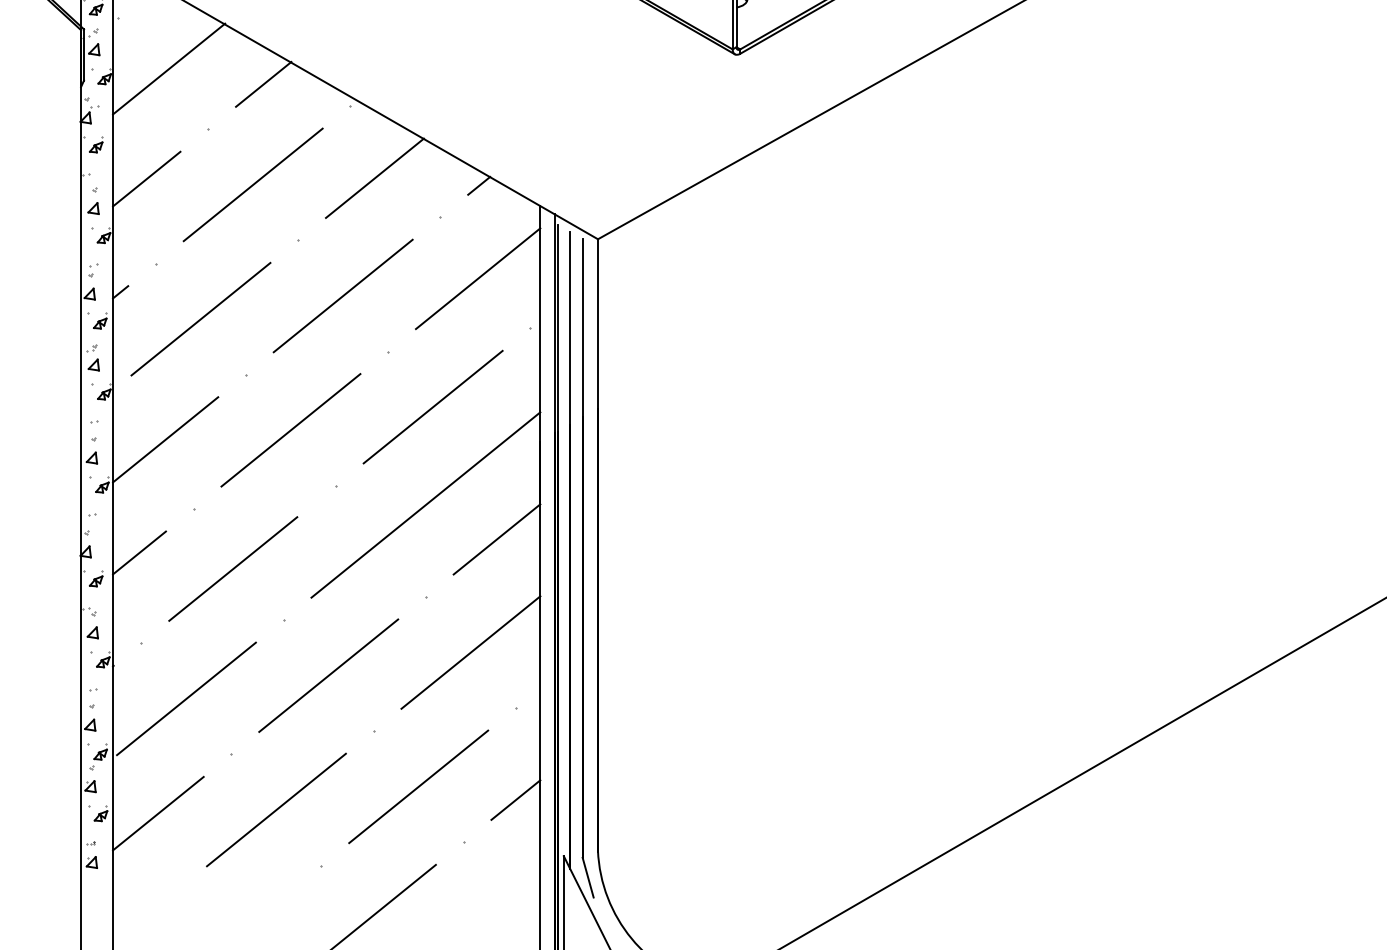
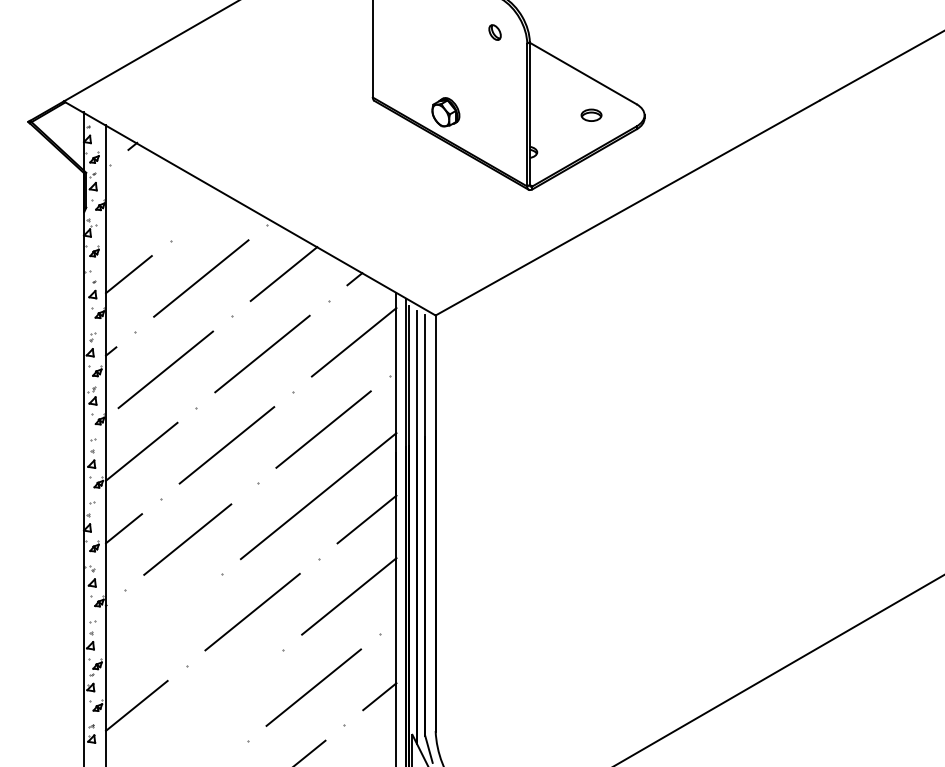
line: (169, 68) -> (144, 199), removed
line: (263, 83) -> (208, 209), removed
line: (185, 698) -> (155, 627), removed
line: (275, 810) -> (216, 703), removed

